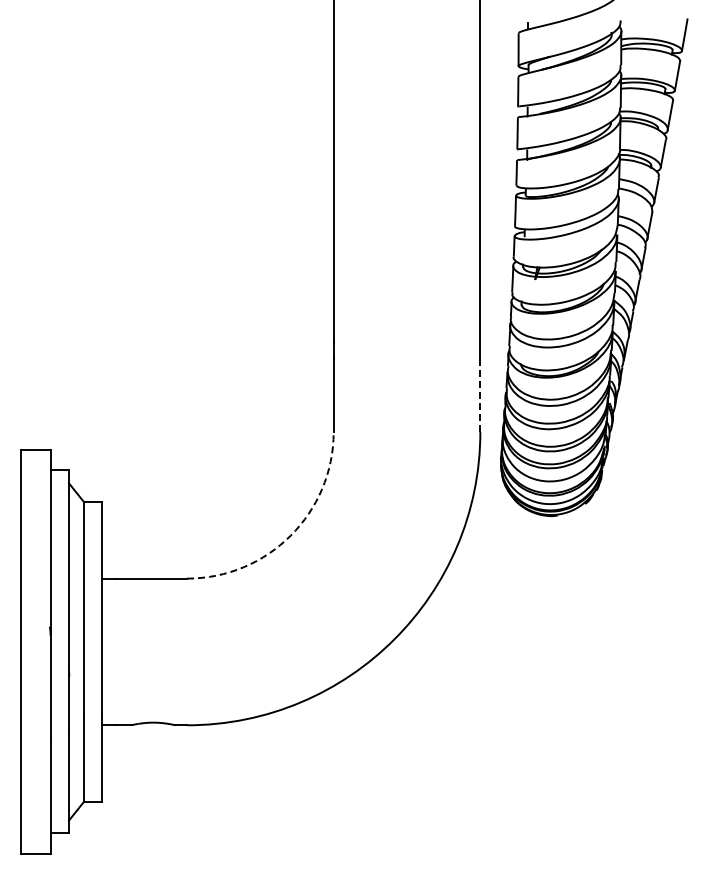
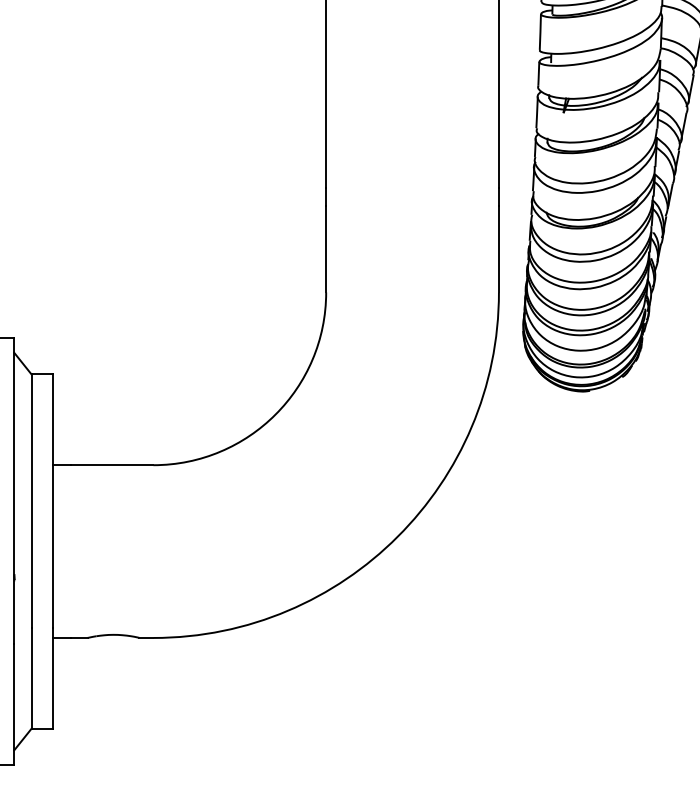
line: (480, 395) -> (499, 249), dashed -> solid
arc: (290, 535) -> (275, 414), dashed -> solid

